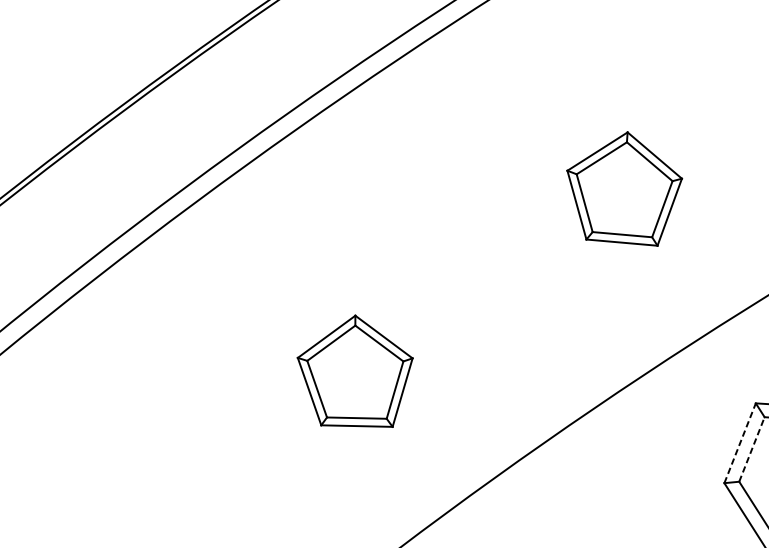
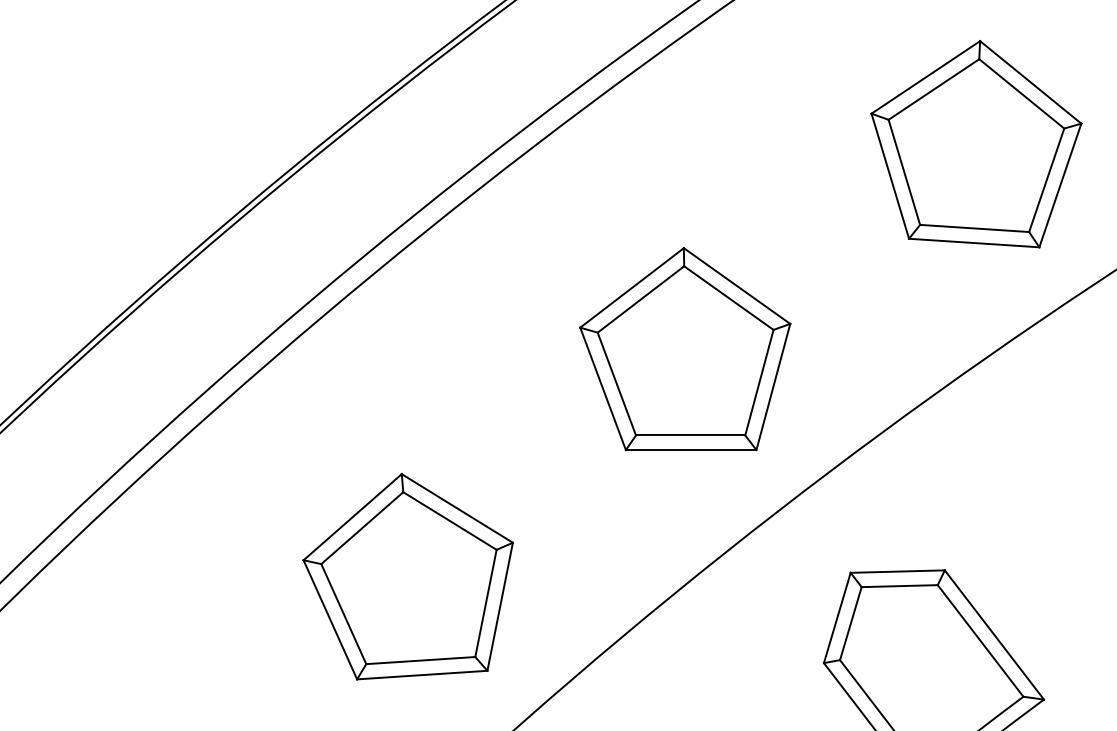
part: (623, 187) -> (685, 349), size x1.67
part: (353, 371) -> (407, 576), size x1.67
line: (740, 442) -> (837, 617), dashed -> solid
line: (751, 449) -> (850, 623), dashed -> solid

